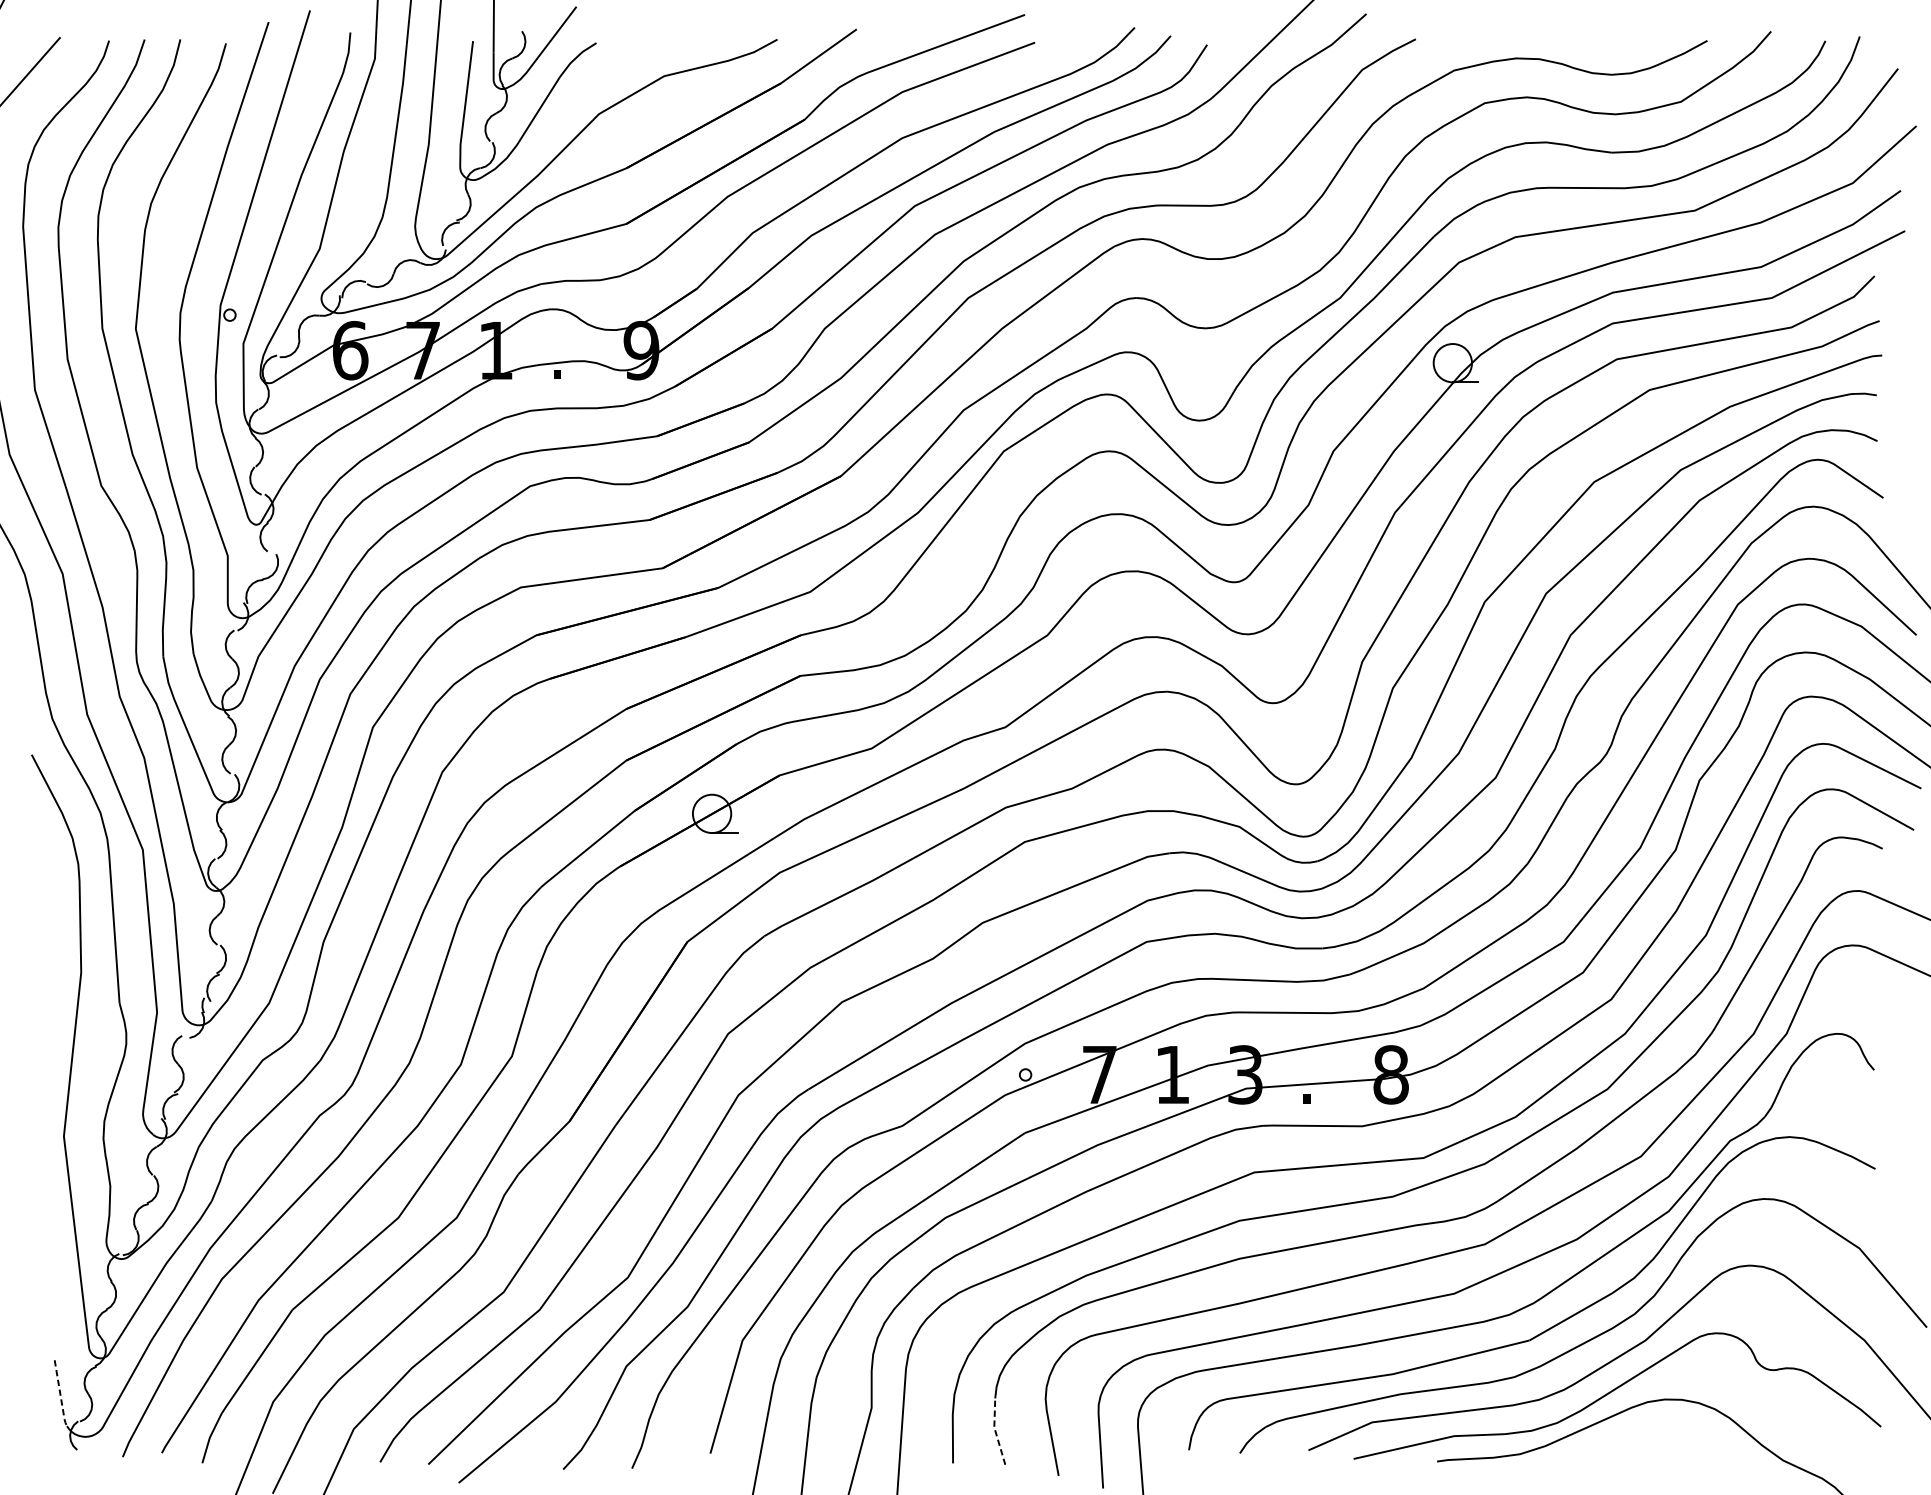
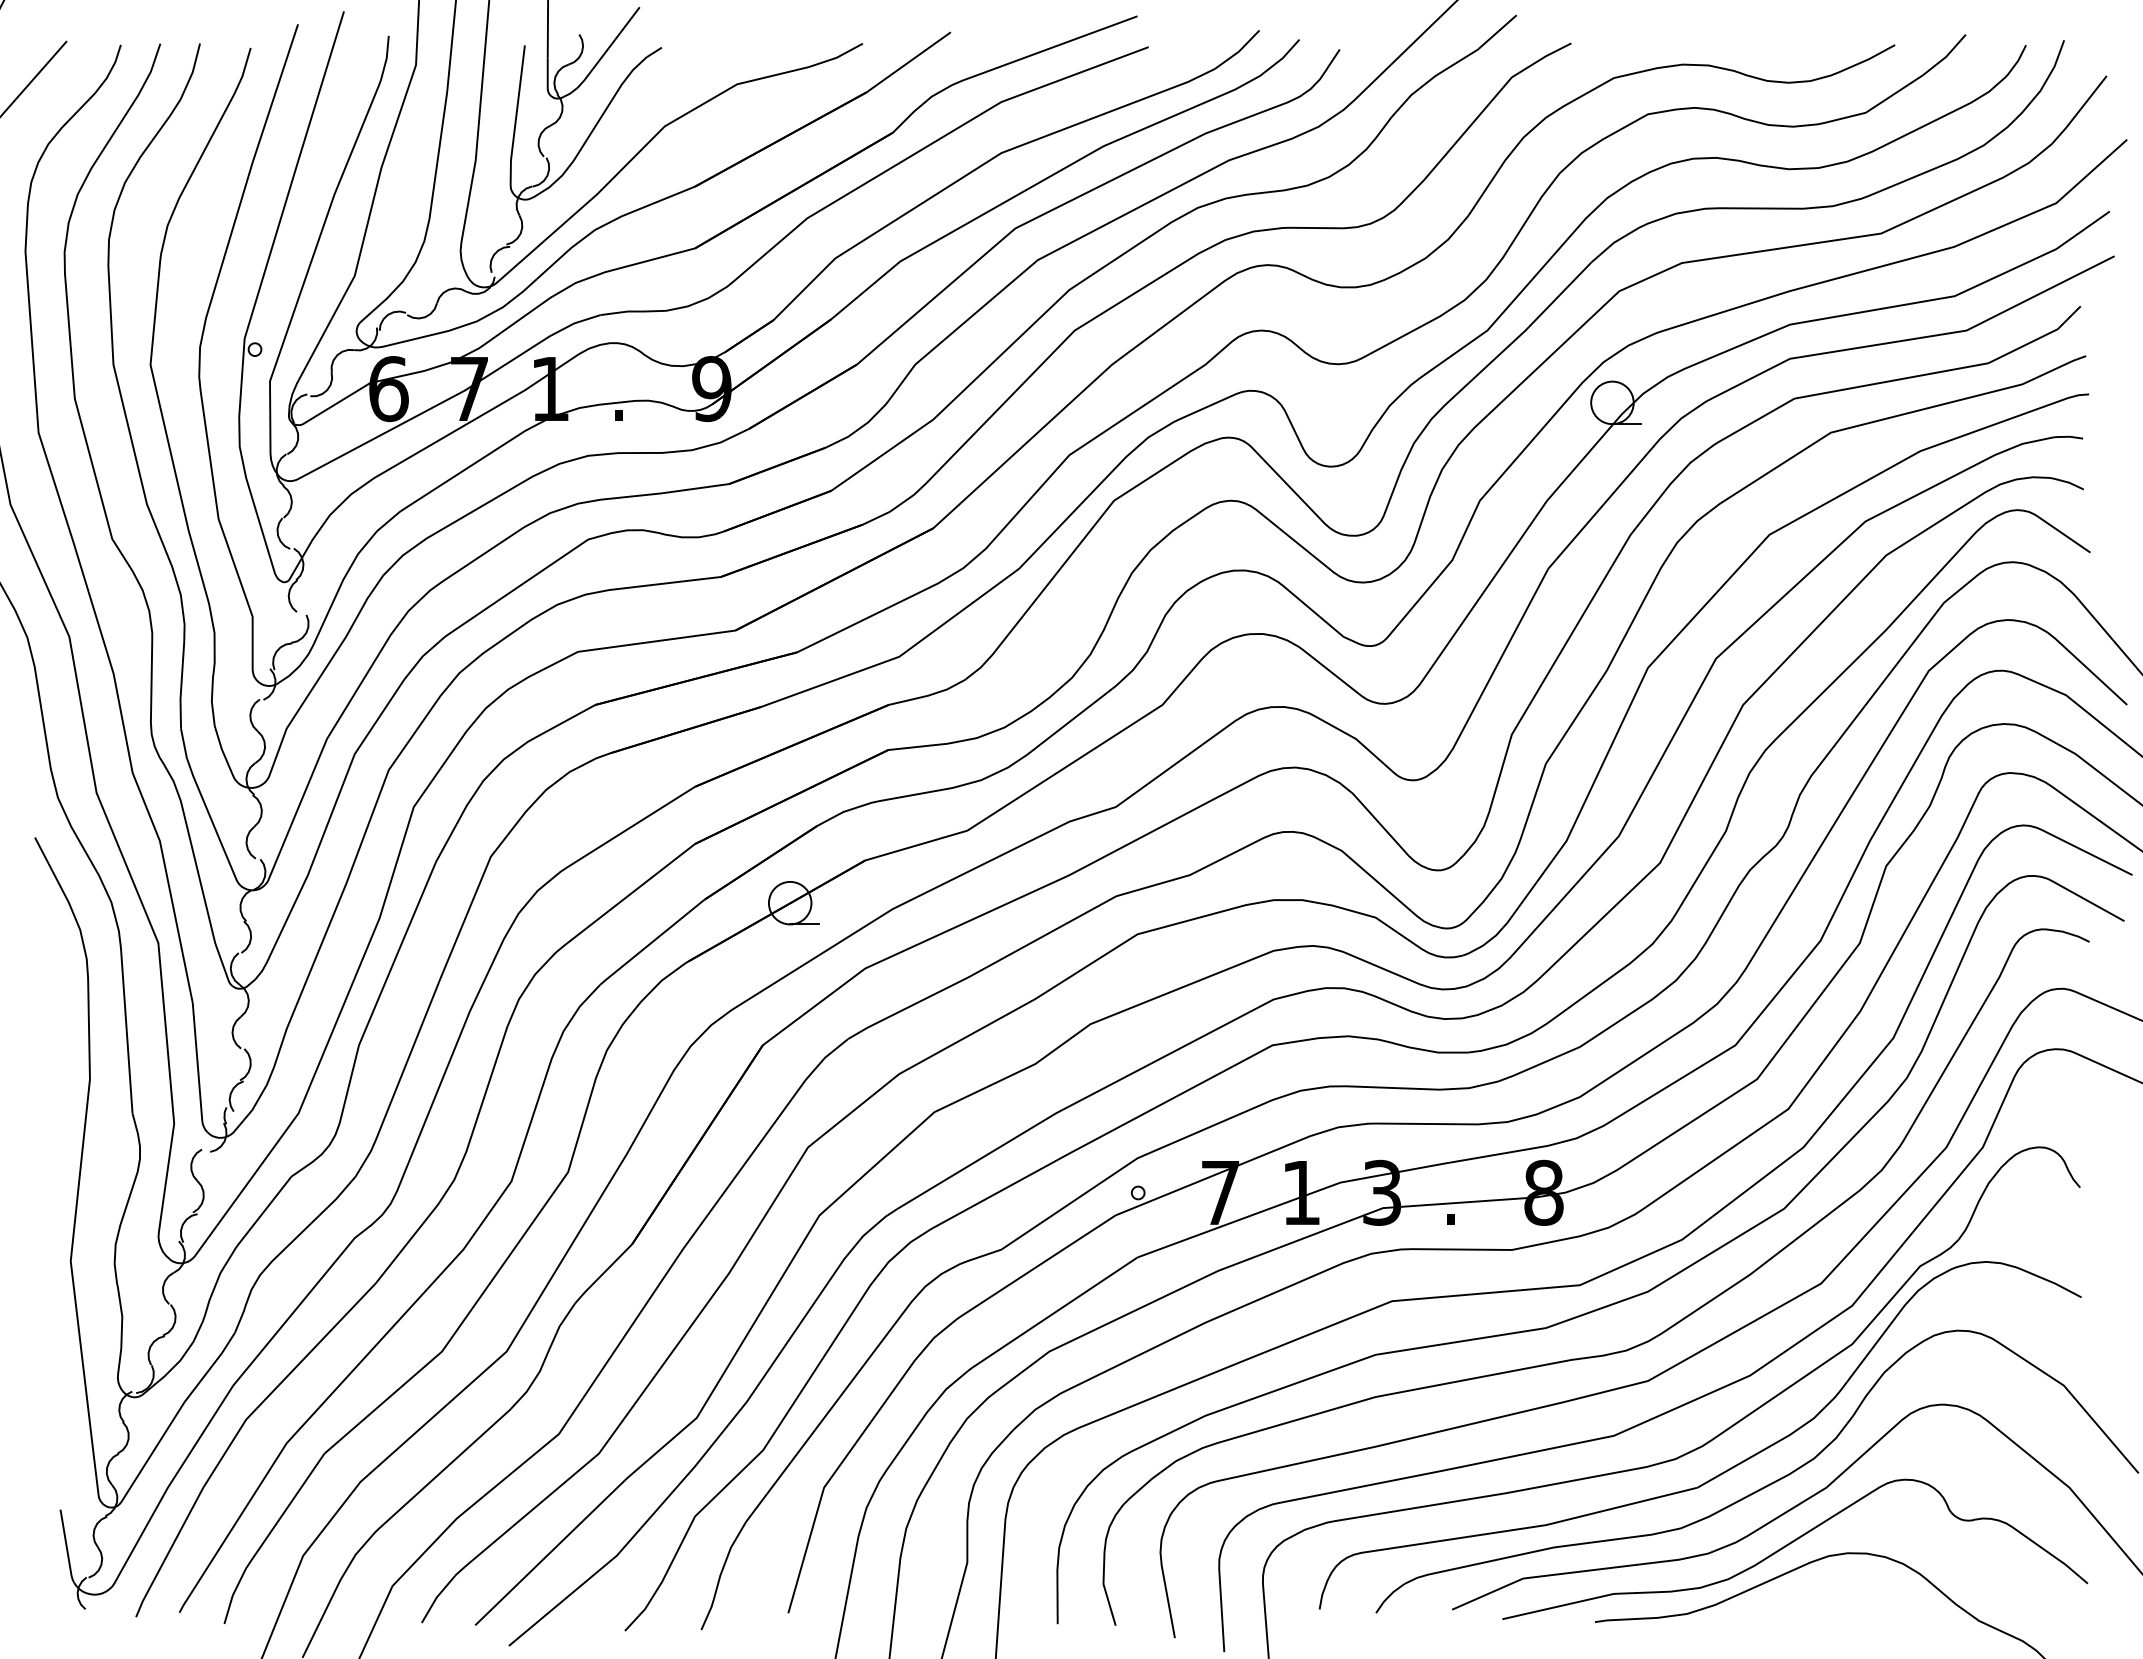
line: (60, 1395) -> (67, 1548), dashed -> solid
line: (995, 1431) -> (1104, 1588), dashed -> solid

